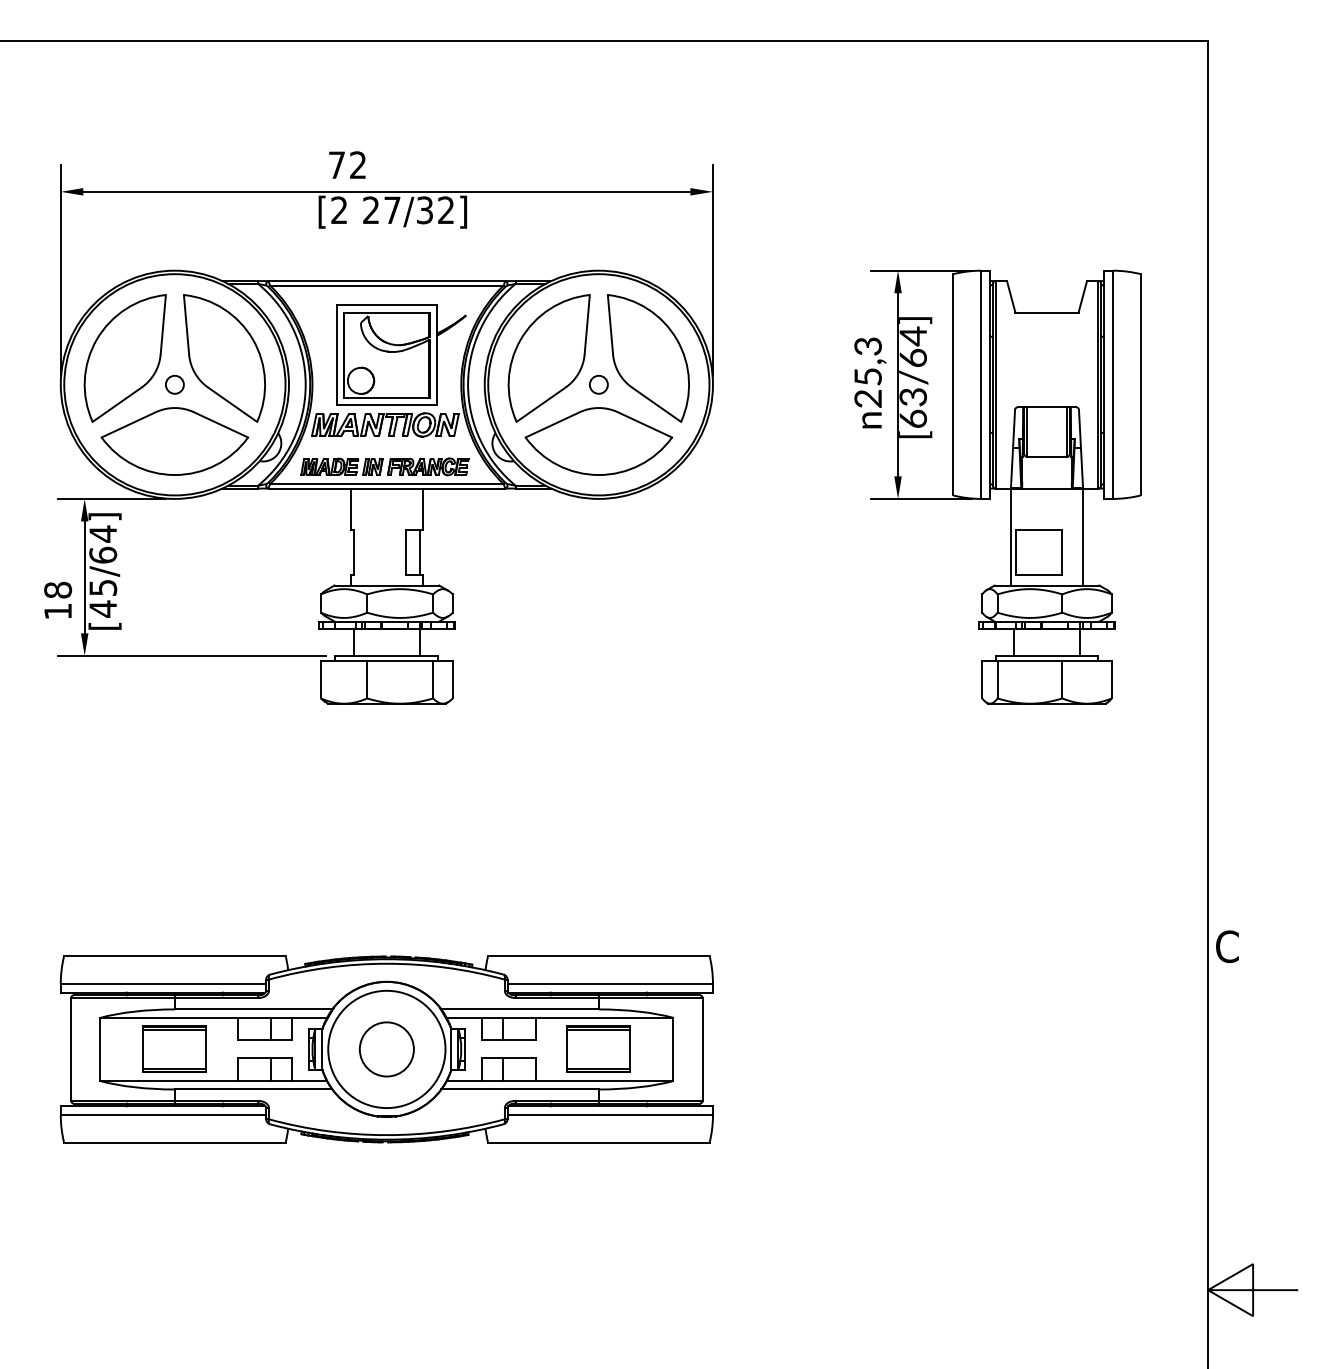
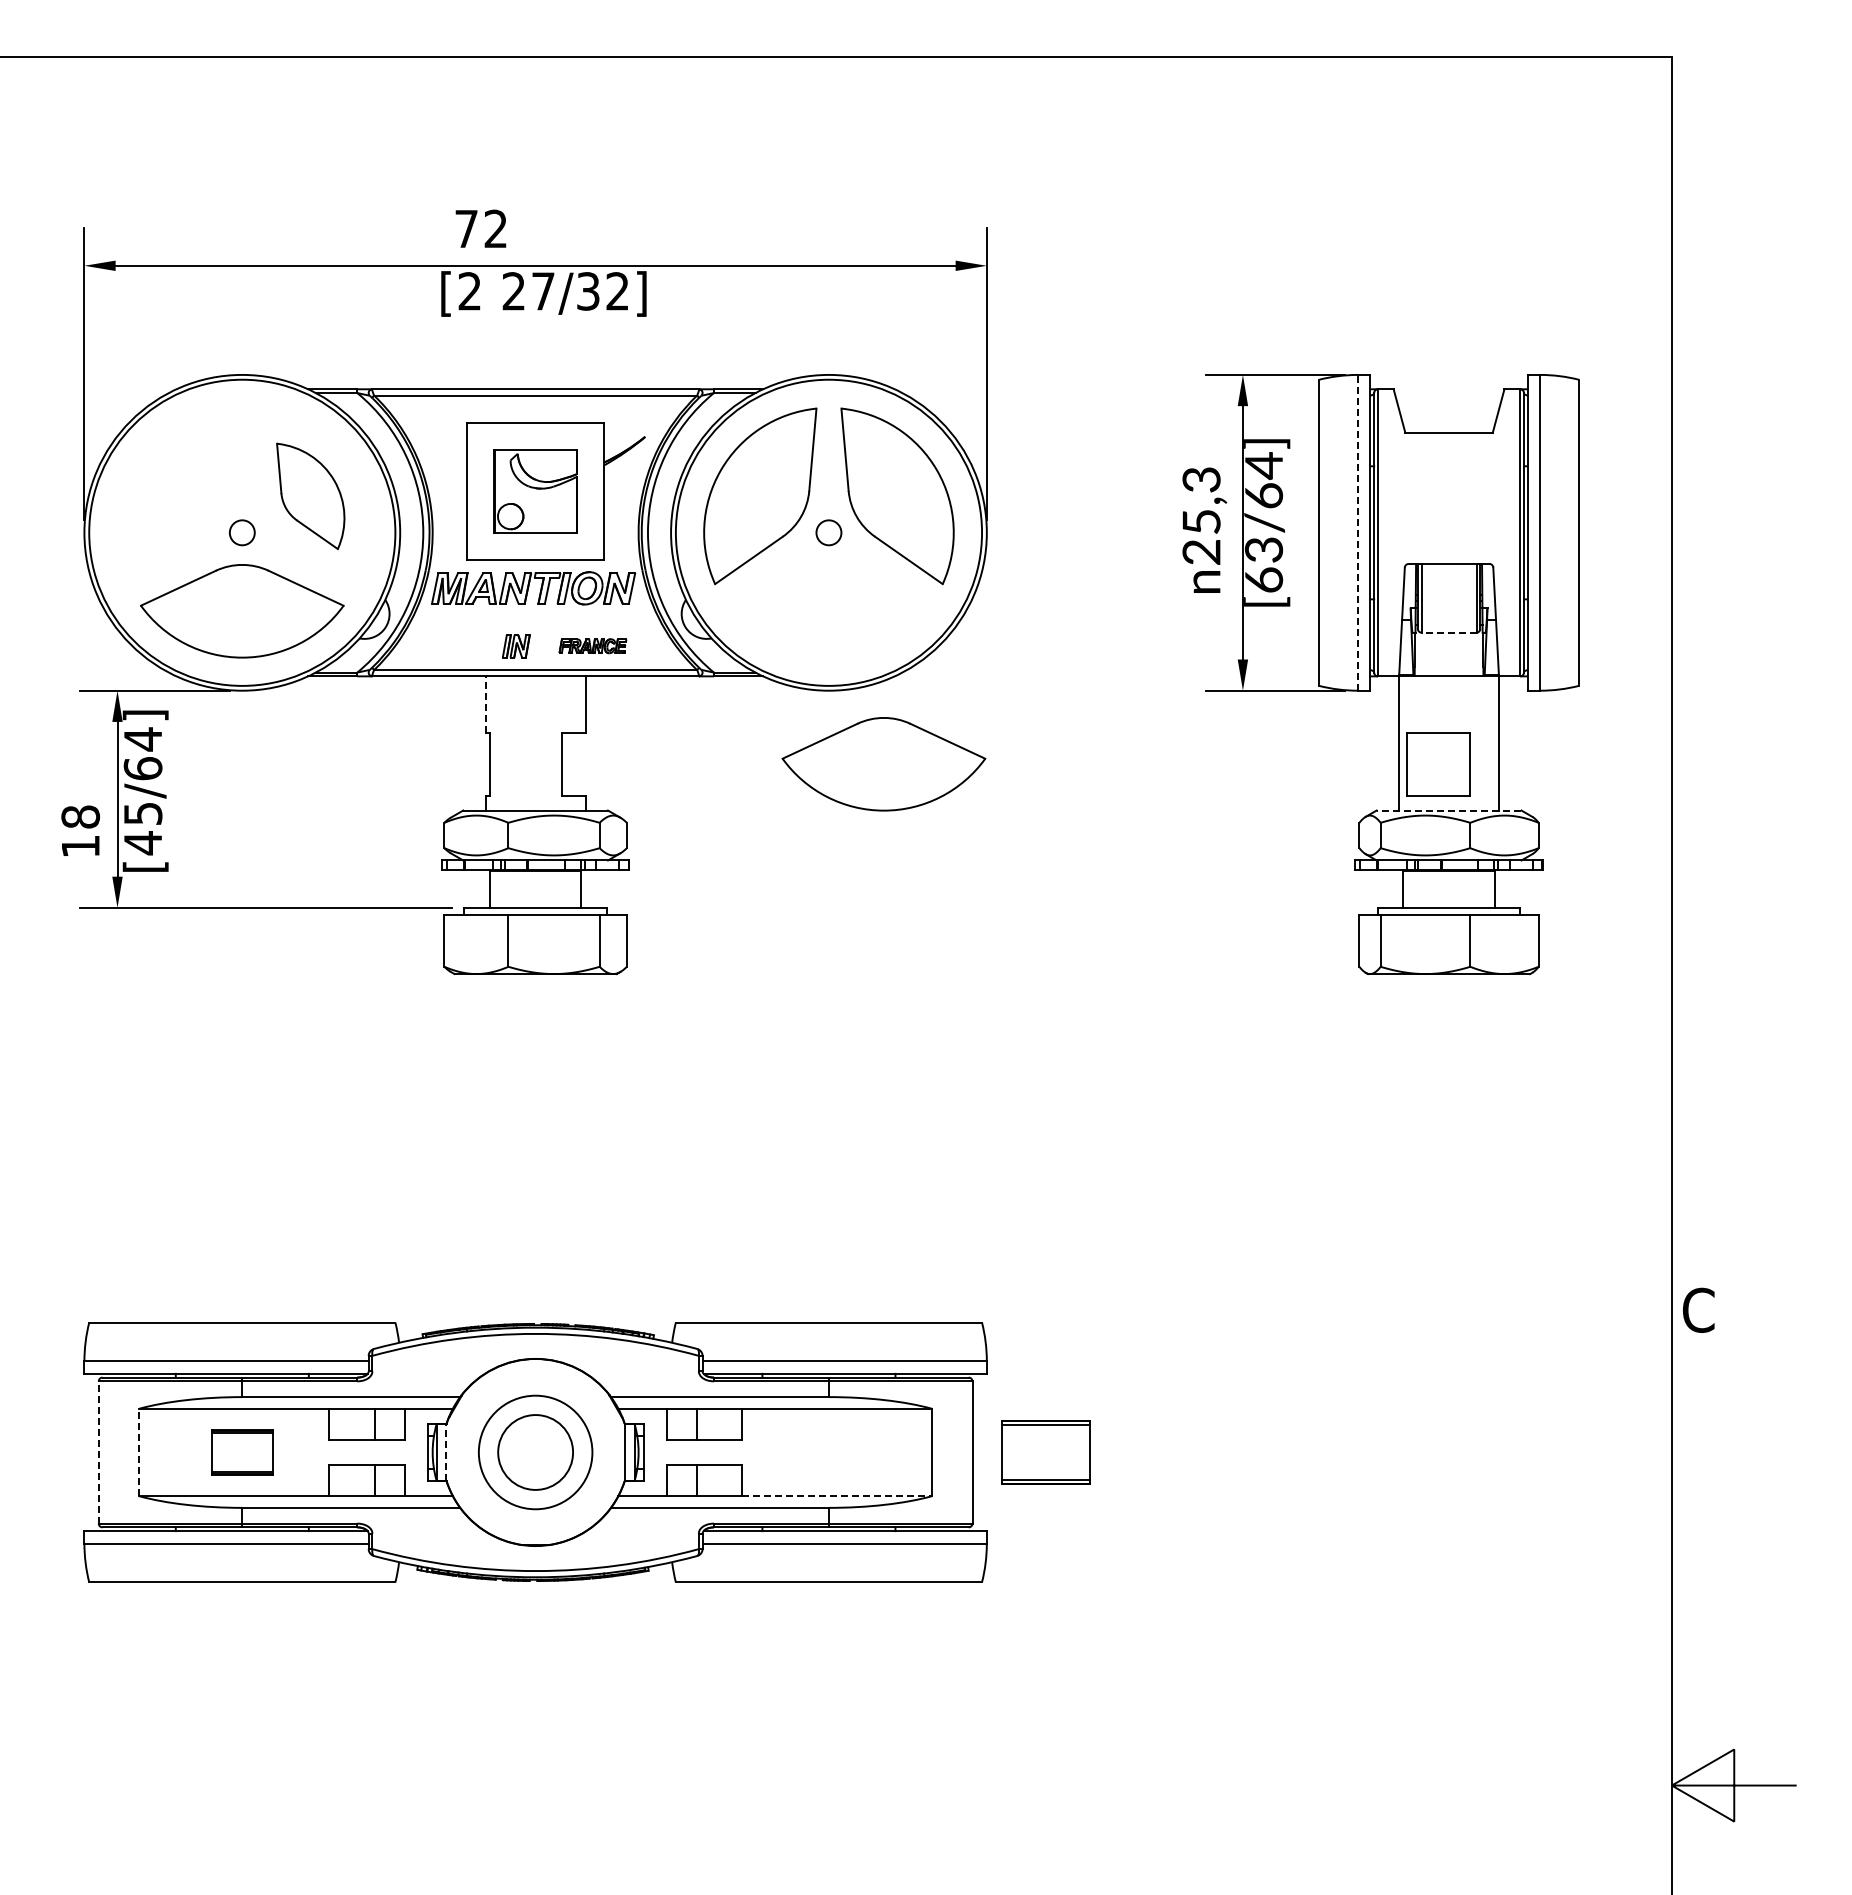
part: (386, 354) -> (535, 491), size x0.7
part: (125, 358) -> (173, 496), removed
part: (224, 358) -> (310, 496), size x0.6
line: (980, 384) -> (1357, 532), solid -> dashed
part: (598, 441) -> (883, 764), moved
line: (1046, 456) -> (1448, 632), solid -> dashed
part: (329, 466) -> (456, 646), removed
part: (427, 466) -> (592, 645), size x0.6
line: (350, 508) -> (485, 704), solid -> dashed
line: (420, 552) -> (581, 764), removed
line: (1046, 585) -> (1448, 810), solid -> dashed
line: (70, 1048) -> (98, 1451), solid -> dashed
line: (100, 1049) -> (139, 1452), solid -> dashed
part: (175, 1049) -> (242, 1452), size x0.7
line: (322, 1049) -> (446, 1452), solid -> dashed
circle: (386, 1049) -> (535, 1452), size x0.7
part: (598, 1049) -> (1045, 1452), moved
line: (605, 1081) -> (837, 1496), solid -> dashed

